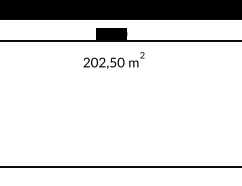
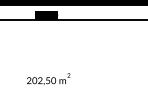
text: (113, 60) -> (48, 79), moved

